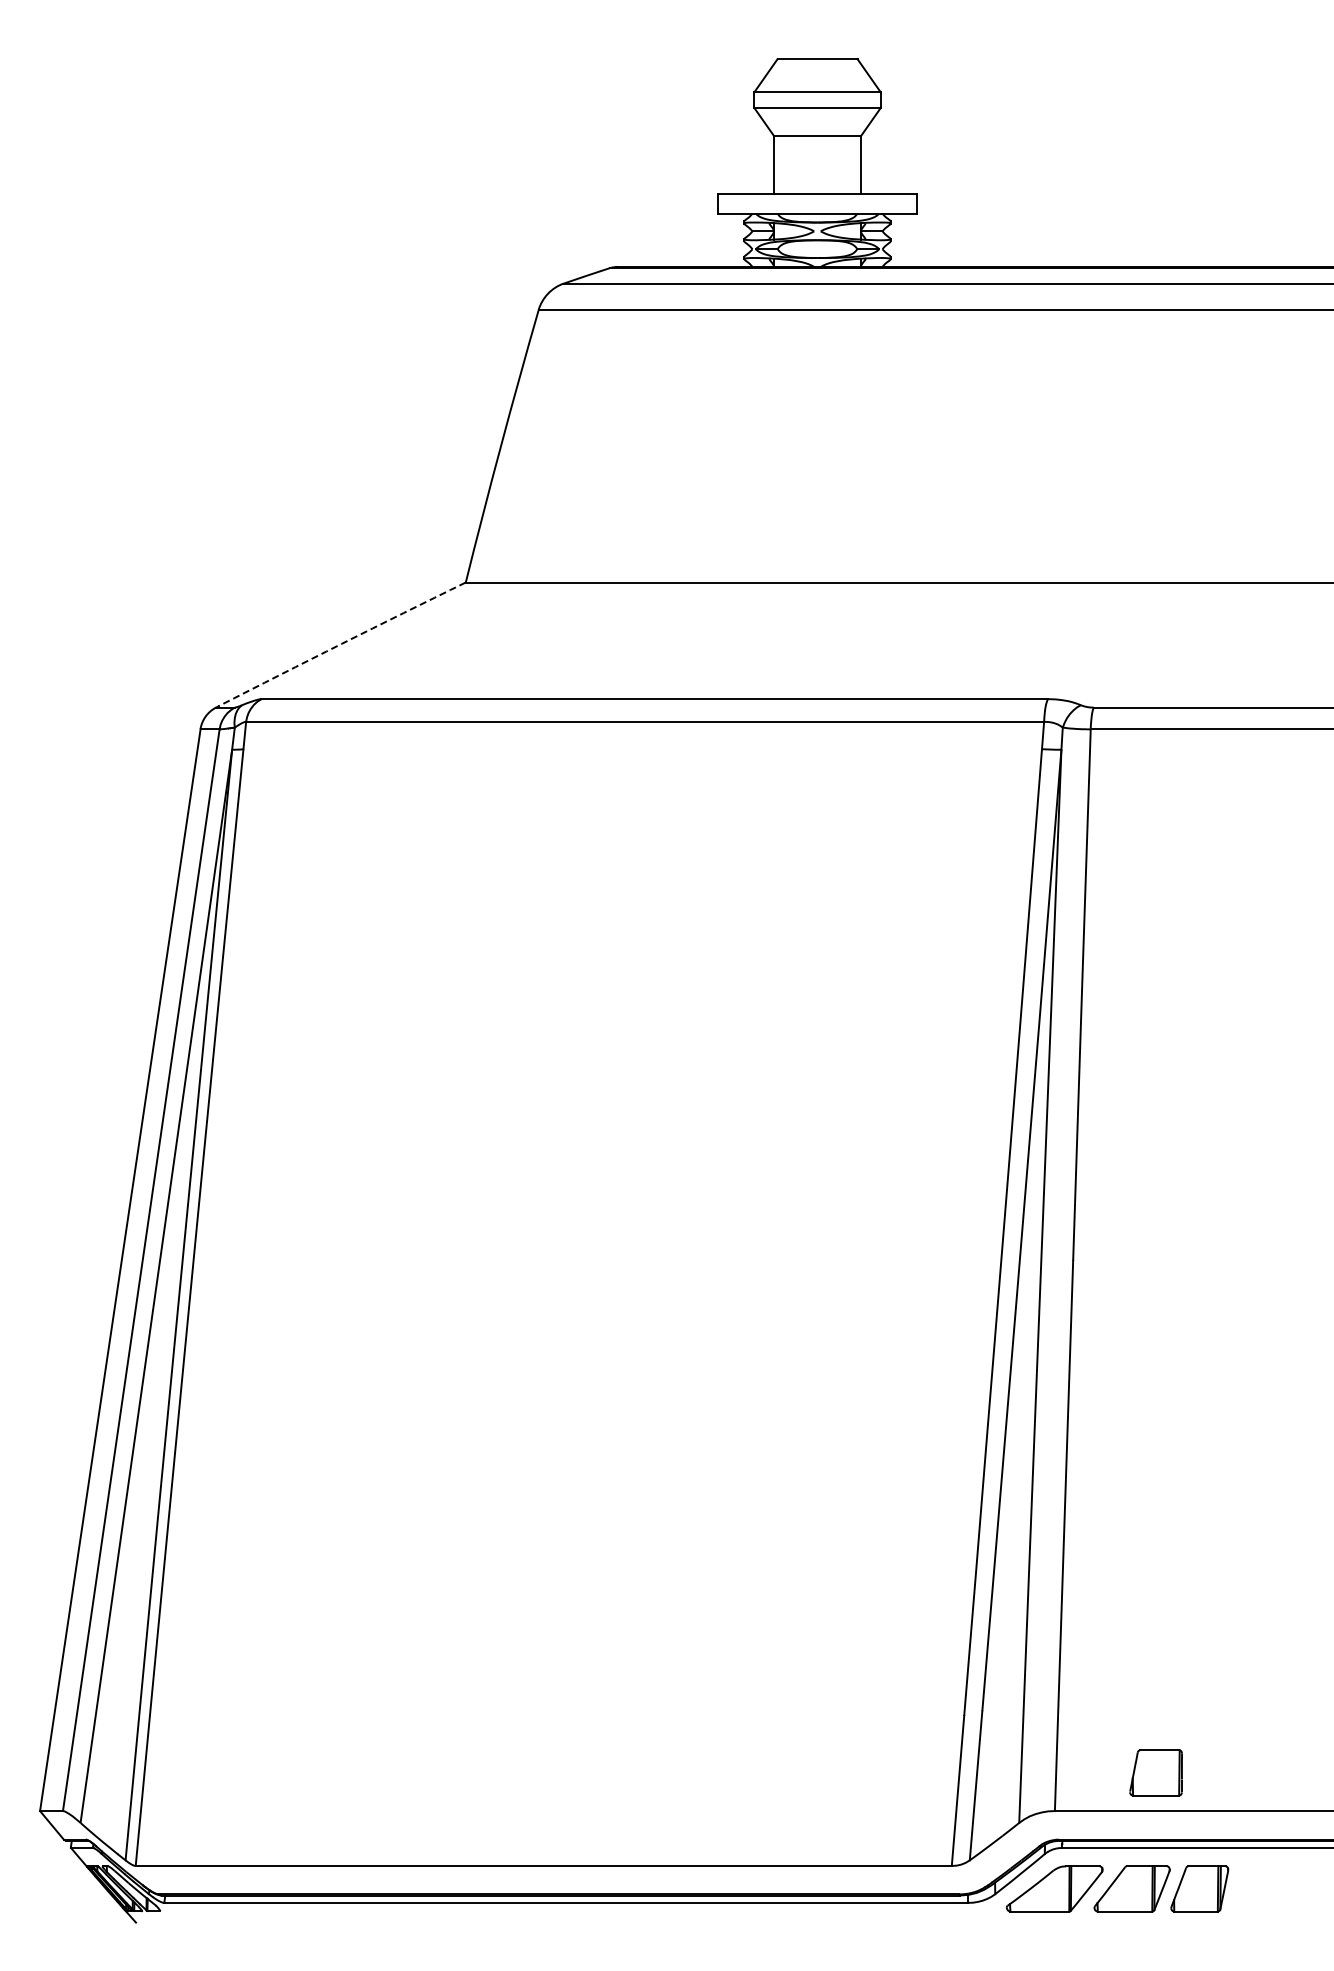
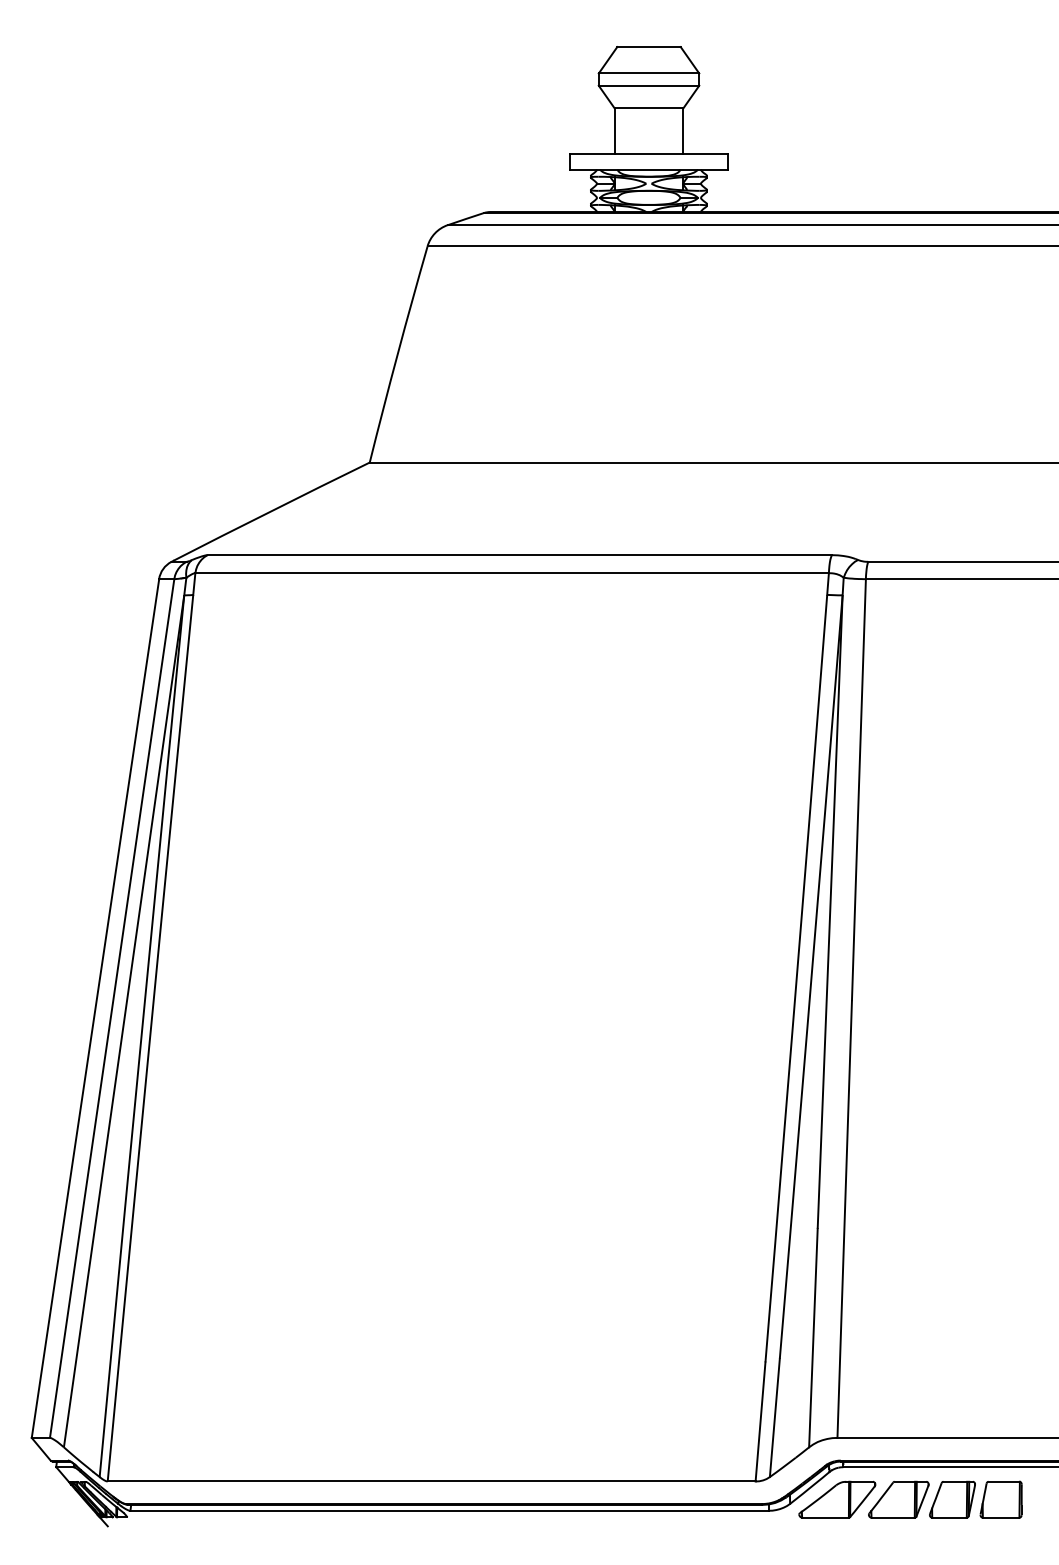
arc: (341, 643) -> (271, 510), dashed -> solid
part: (1155, 1772) -> (1000, 1499), moved

